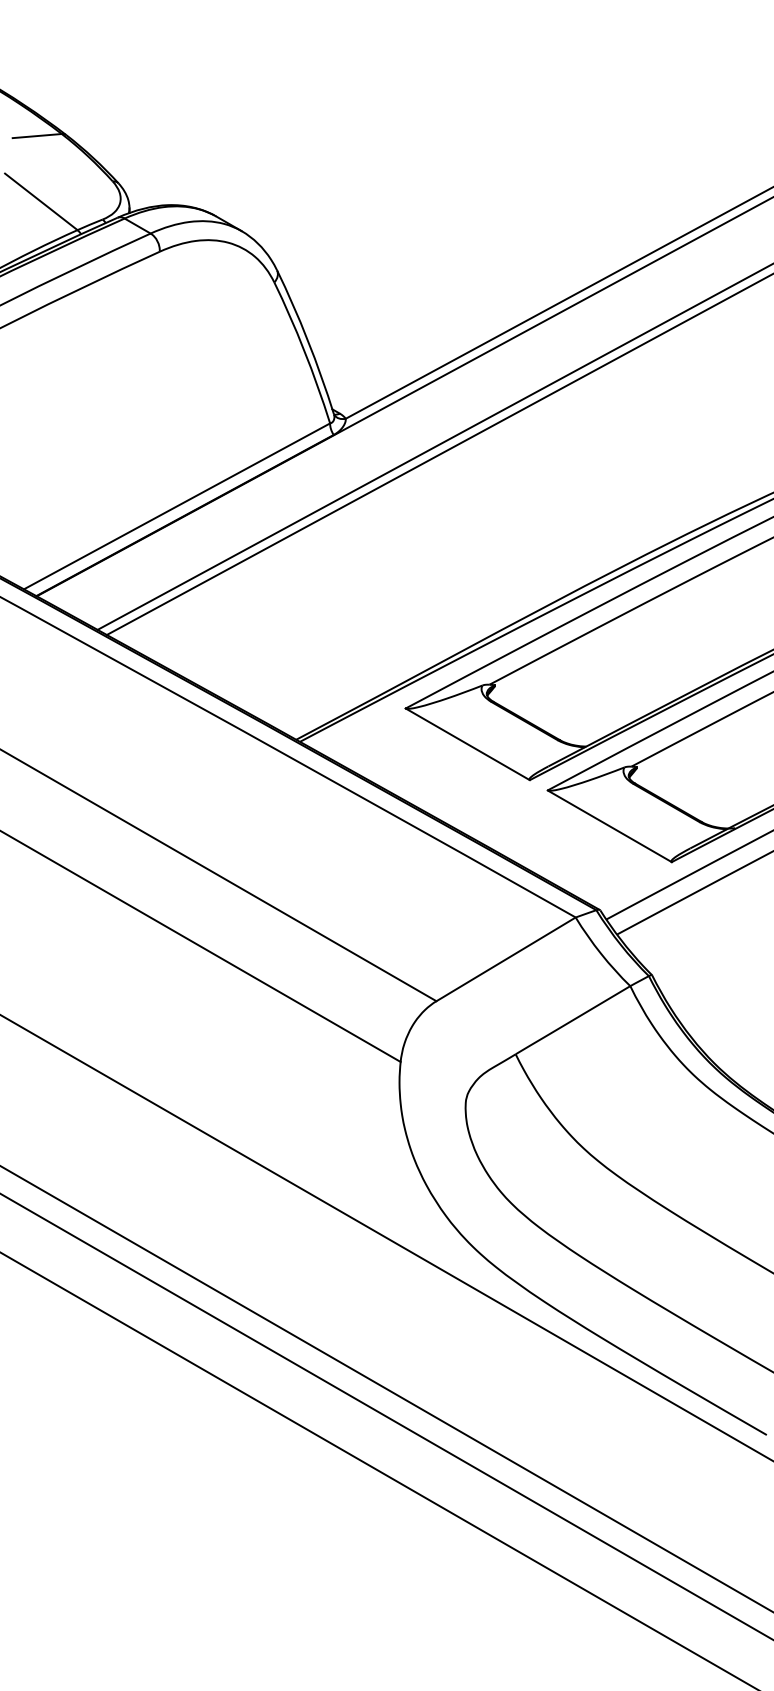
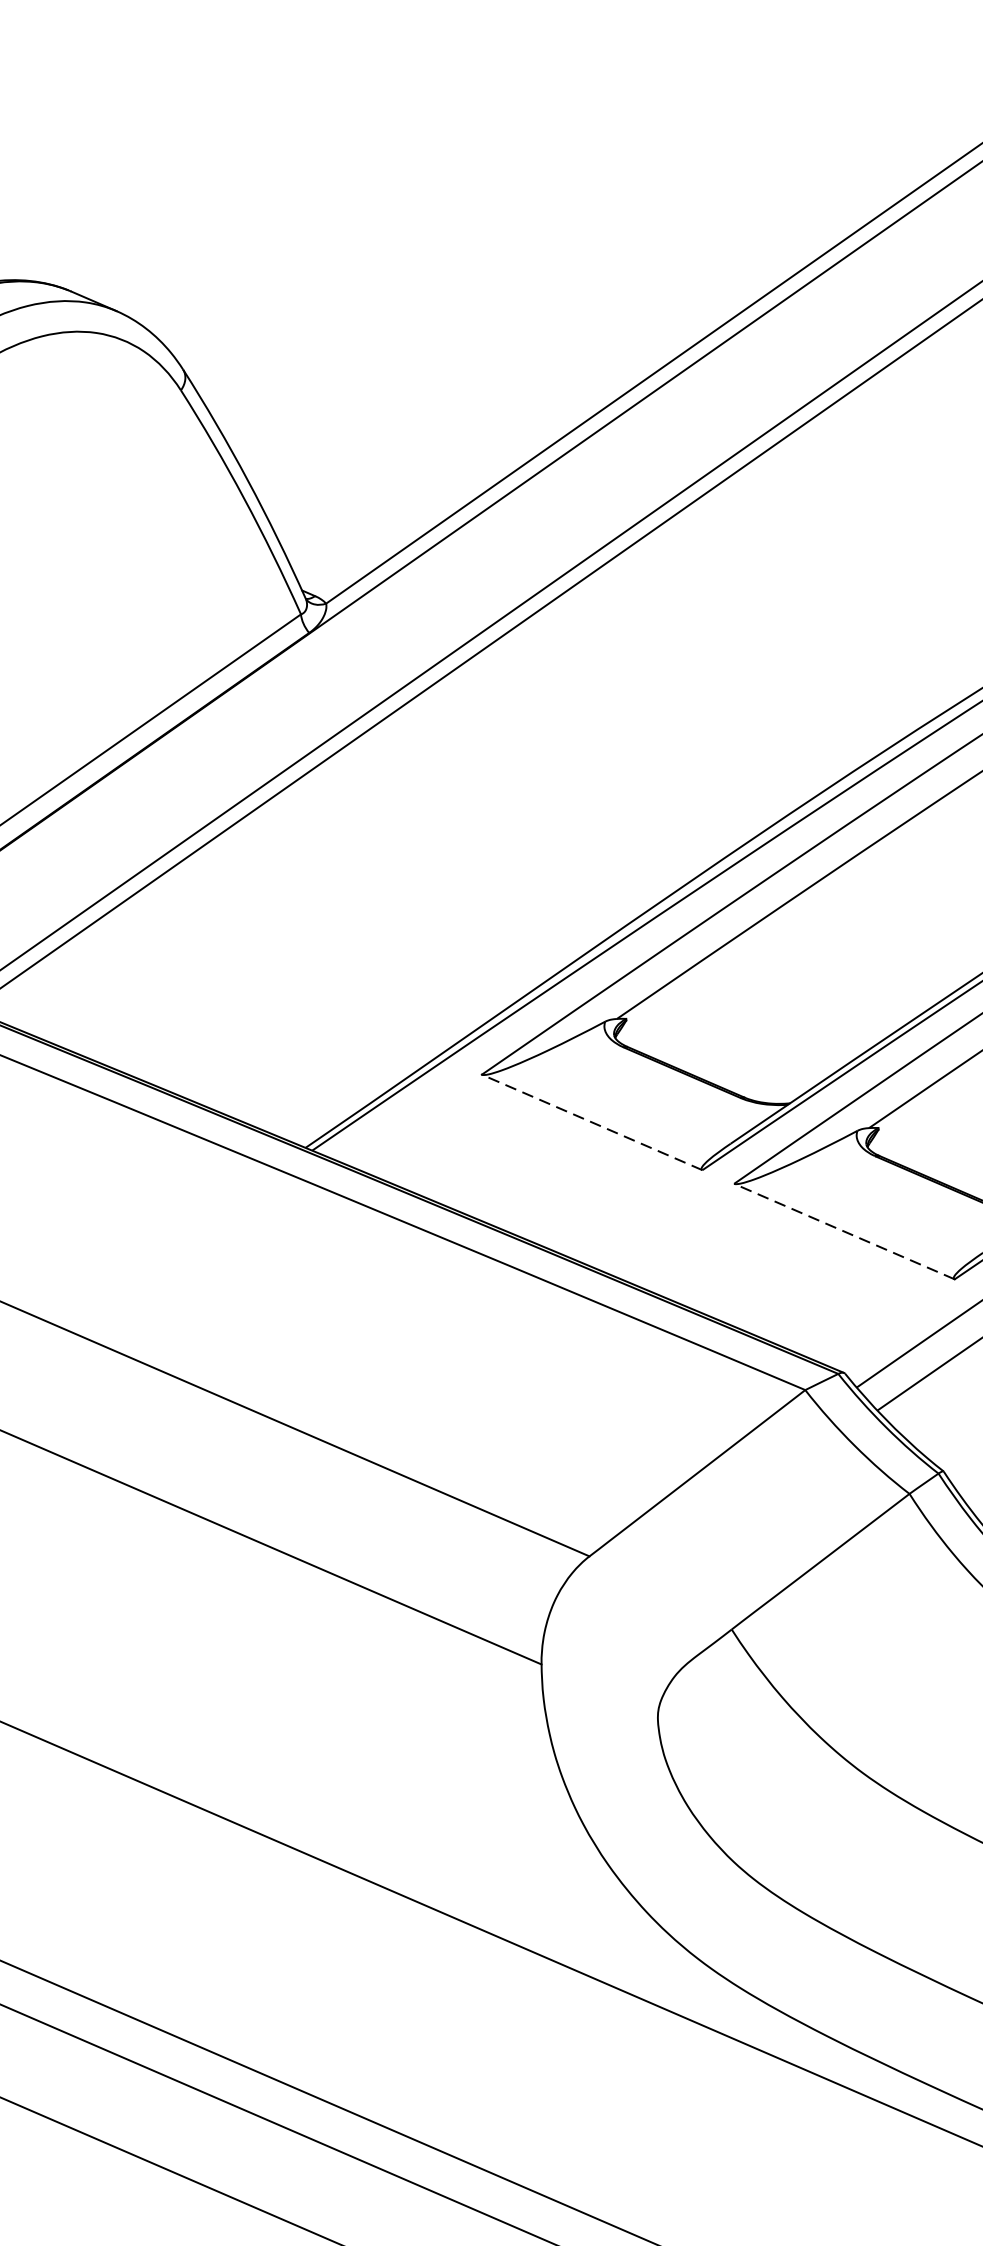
line: (467, 744) -> (591, 1122), solid -> dashed
line: (609, 826) -> (844, 1231), solid -> dashed

